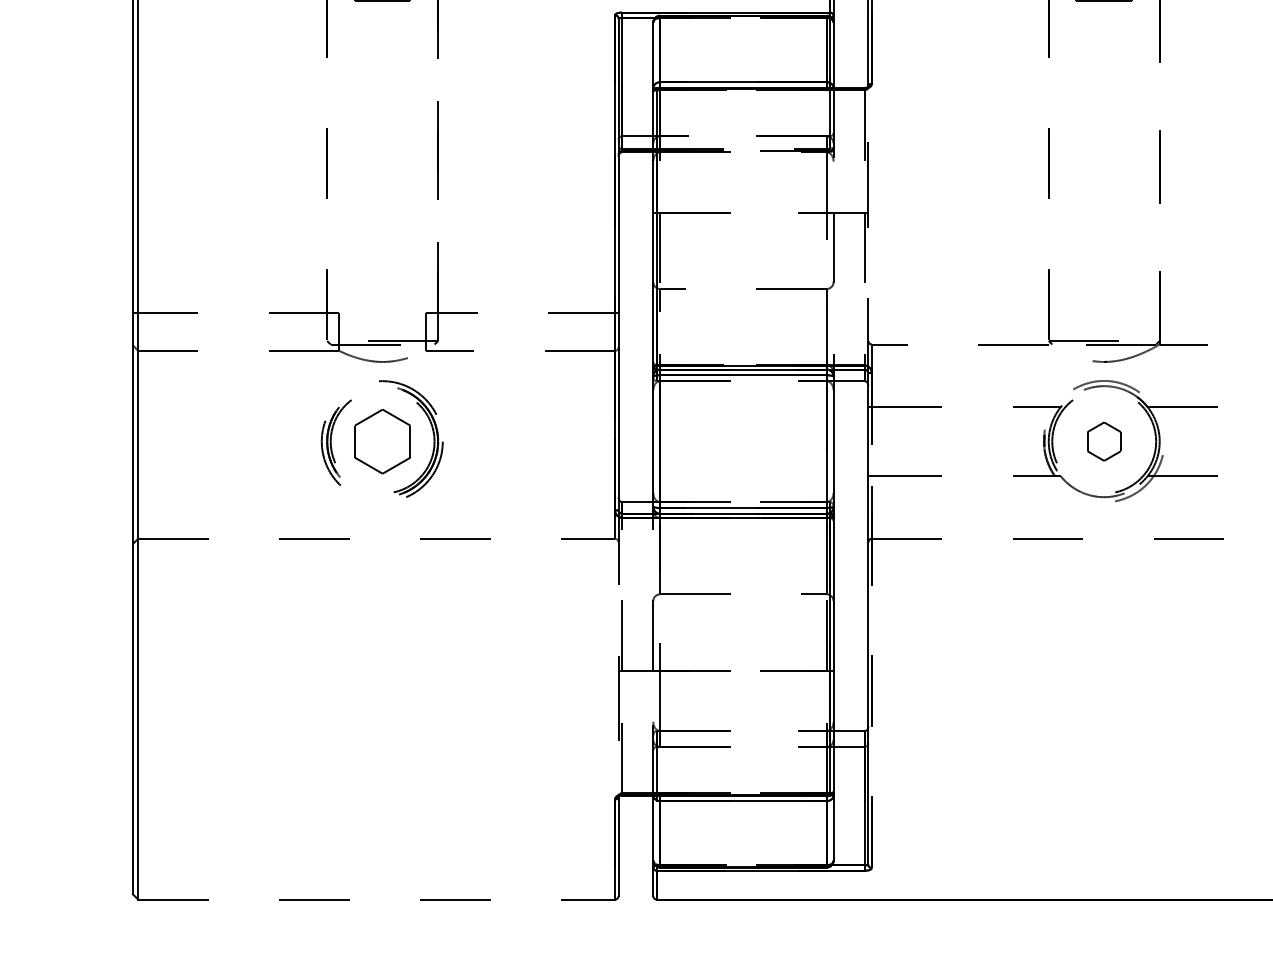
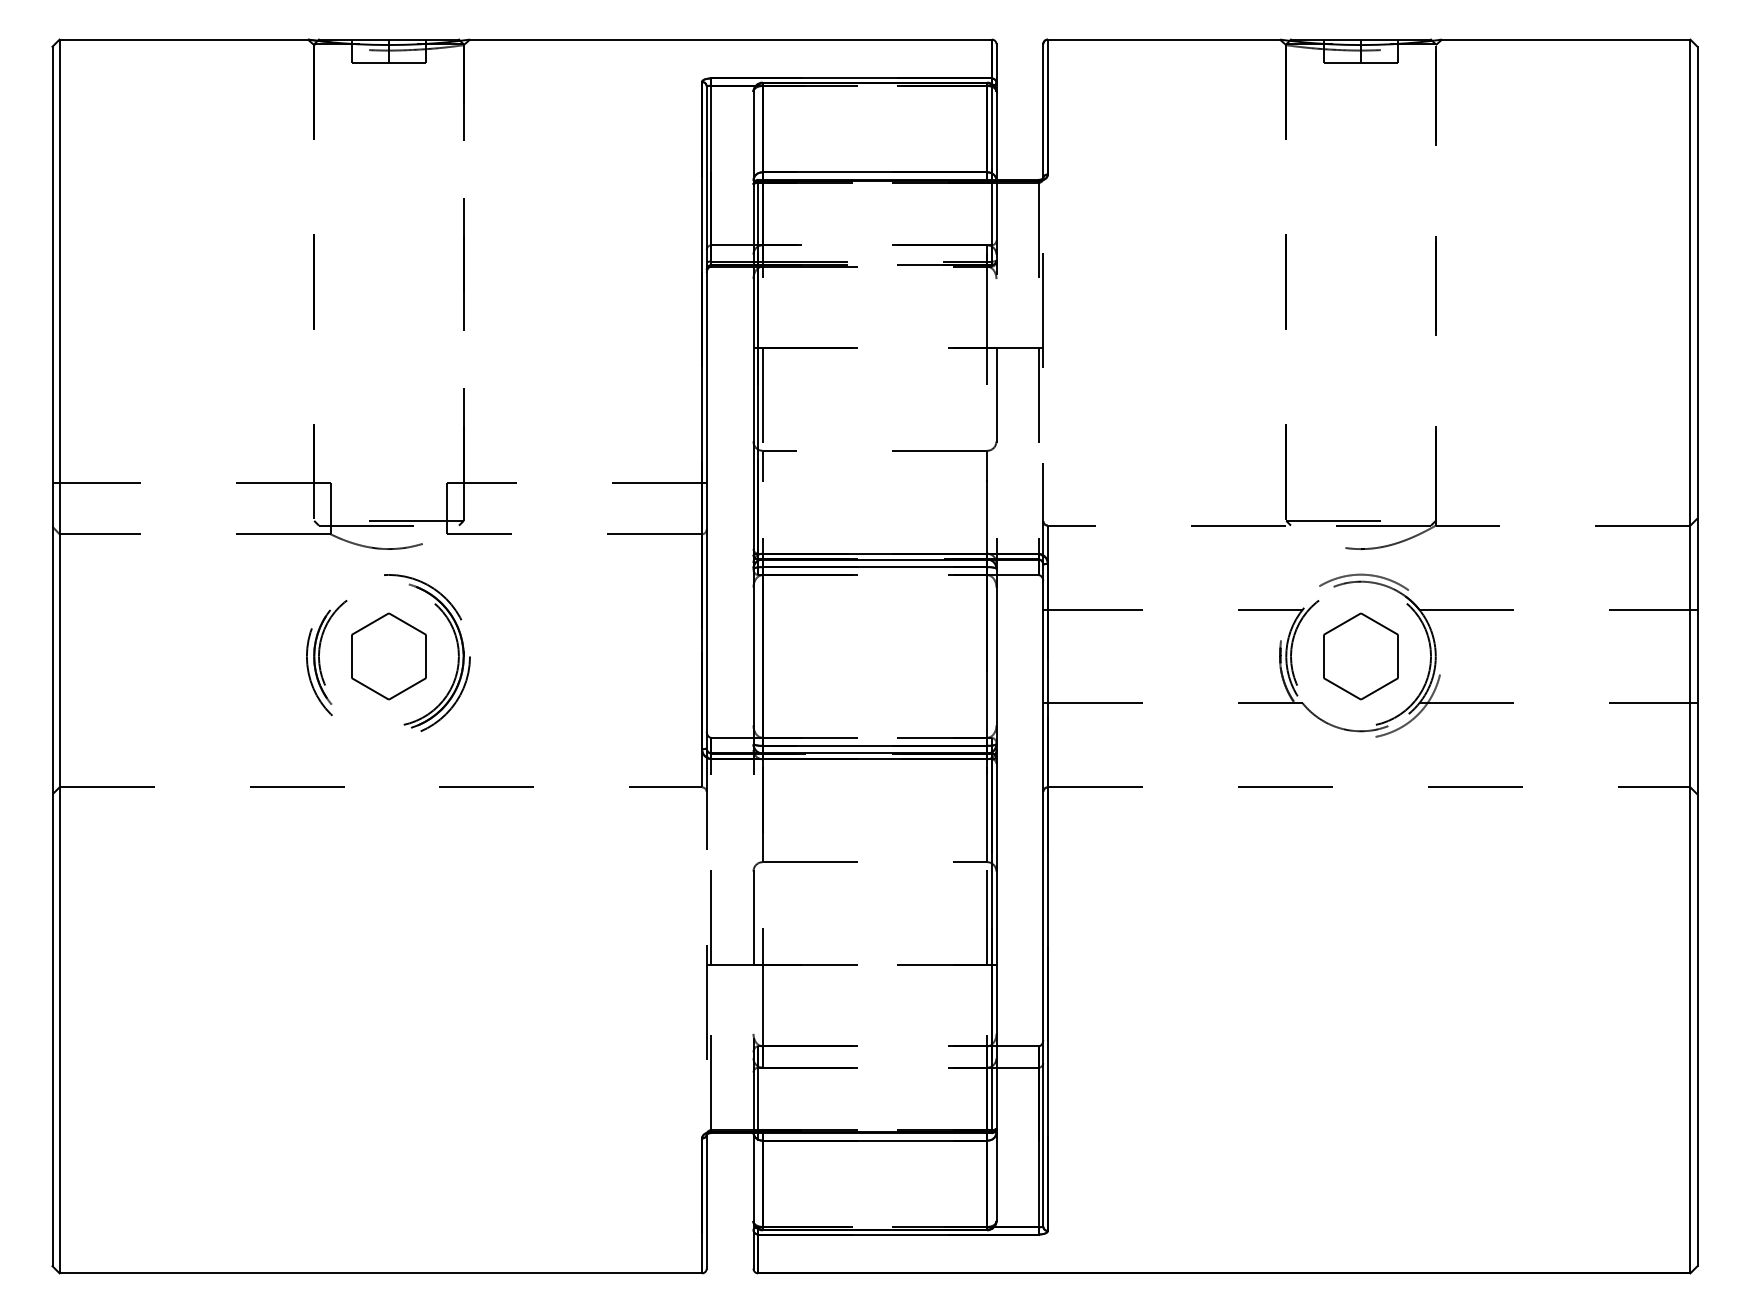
part: (1103, 441) -> (1360, 656), size x1.67
line: (871, 620) -> (1047, 897), dashed -> solid
line: (377, 899) -> (381, 1273), dashed -> solid

